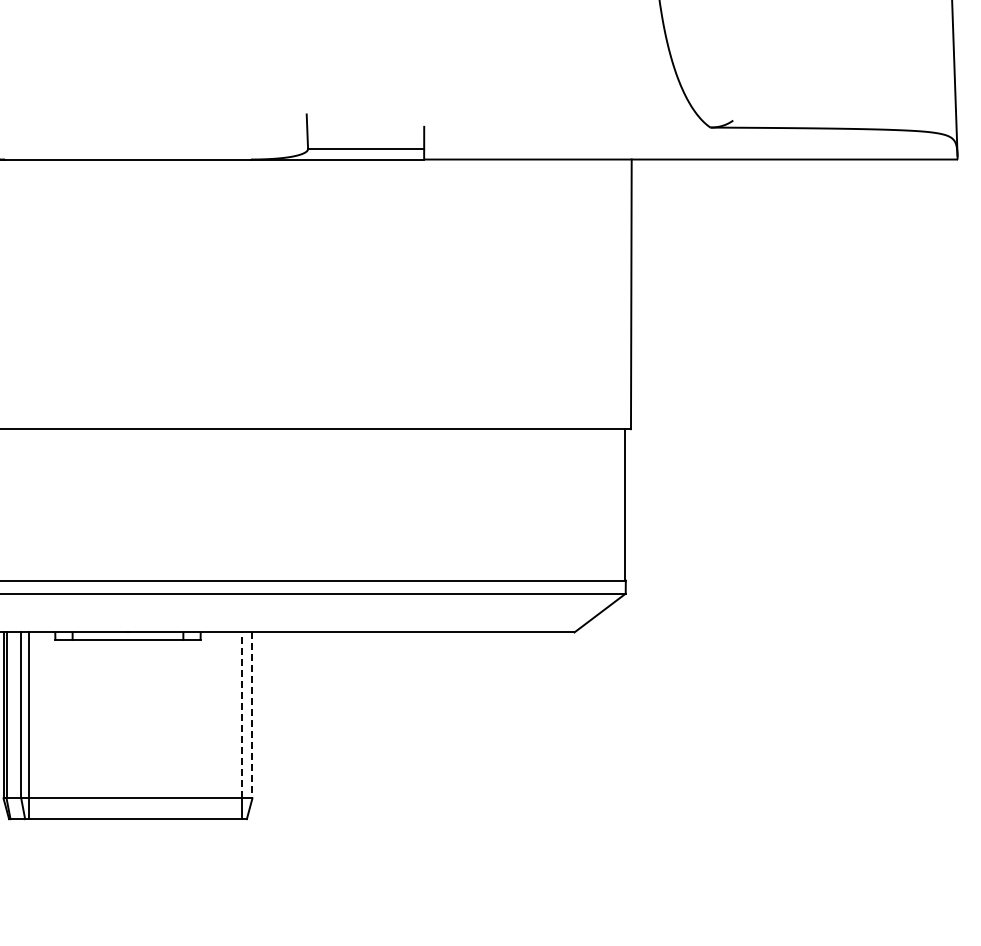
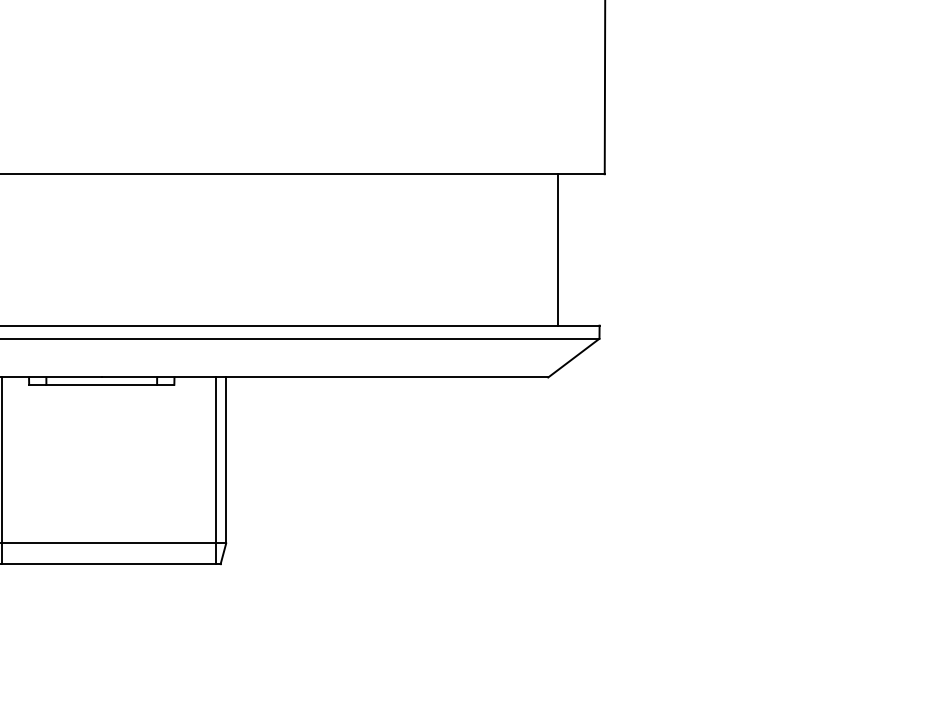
line: (625, 504) -> (558, 249), moved
line: (242, 715) -> (216, 460), dashed -> solid
line: (252, 715) -> (226, 460), dashed -> solid

